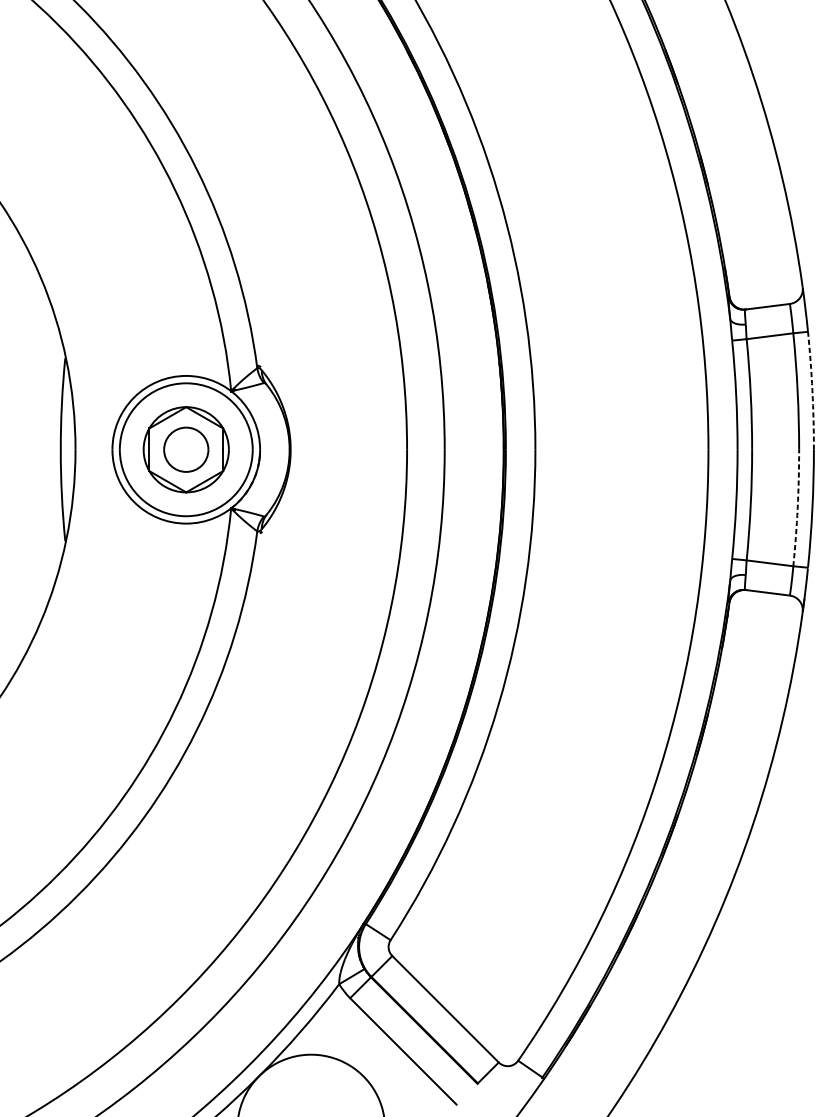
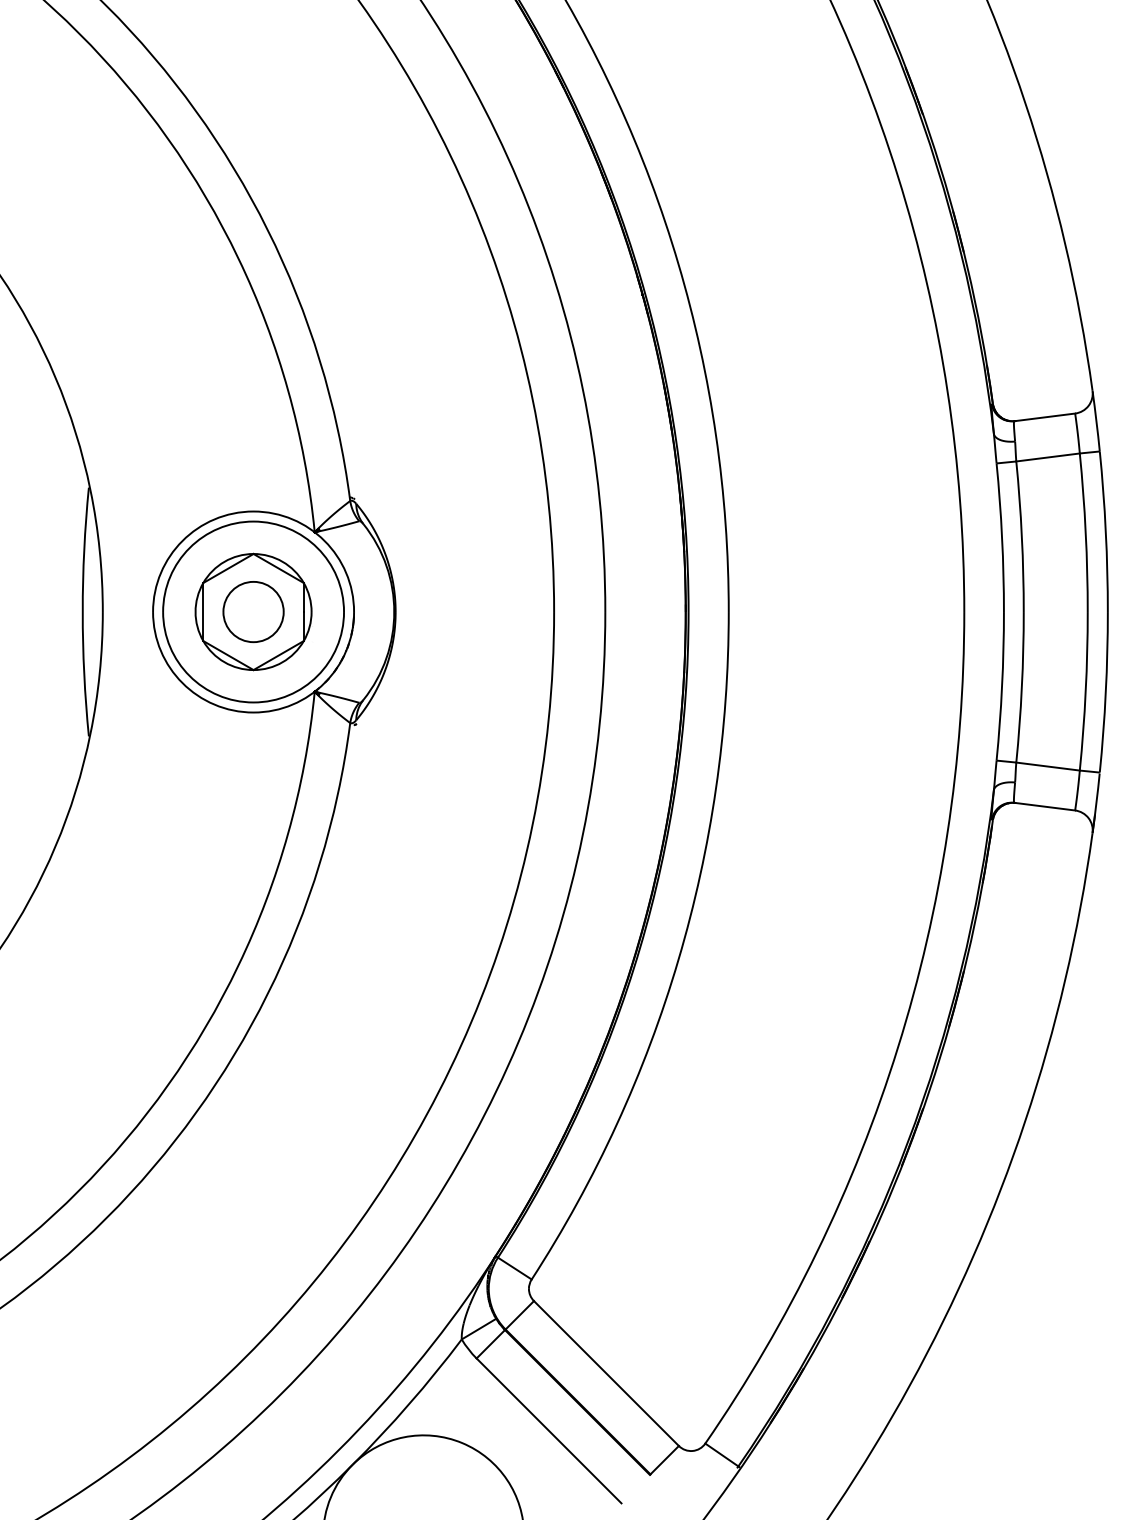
arc: (812, 390) -> (1105, 531), dashed -> solid
arc: (797, 508) -> (1085, 691), dashed -> solid

